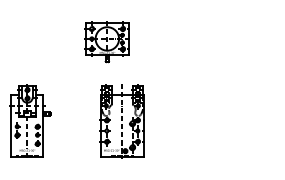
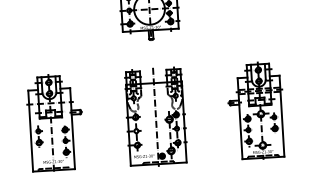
part: (121, 121) -> (154, 117), moved
part: (183, 121) -> (255, 111), added

